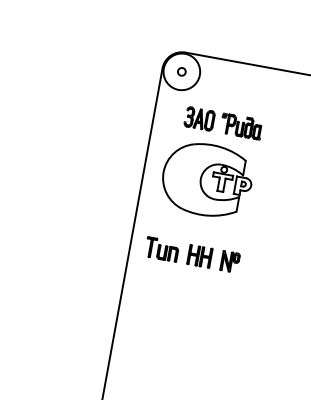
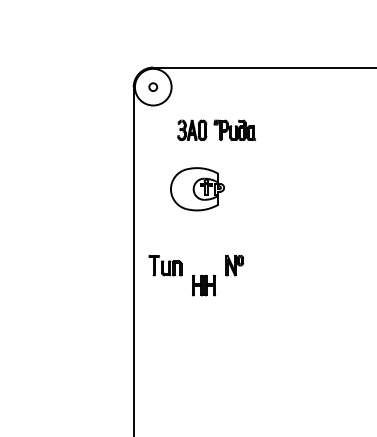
part: (223, 122) -> (216, 129), moved
part: (207, 180) -> (197, 189), size x0.6
part: (199, 256) -> (203, 285), moved

